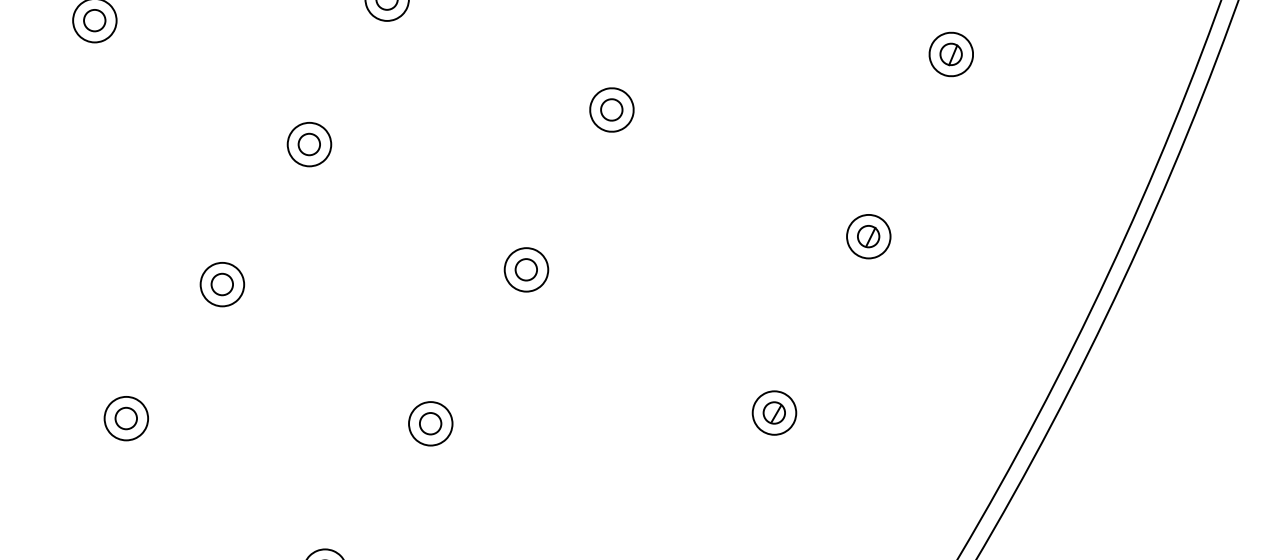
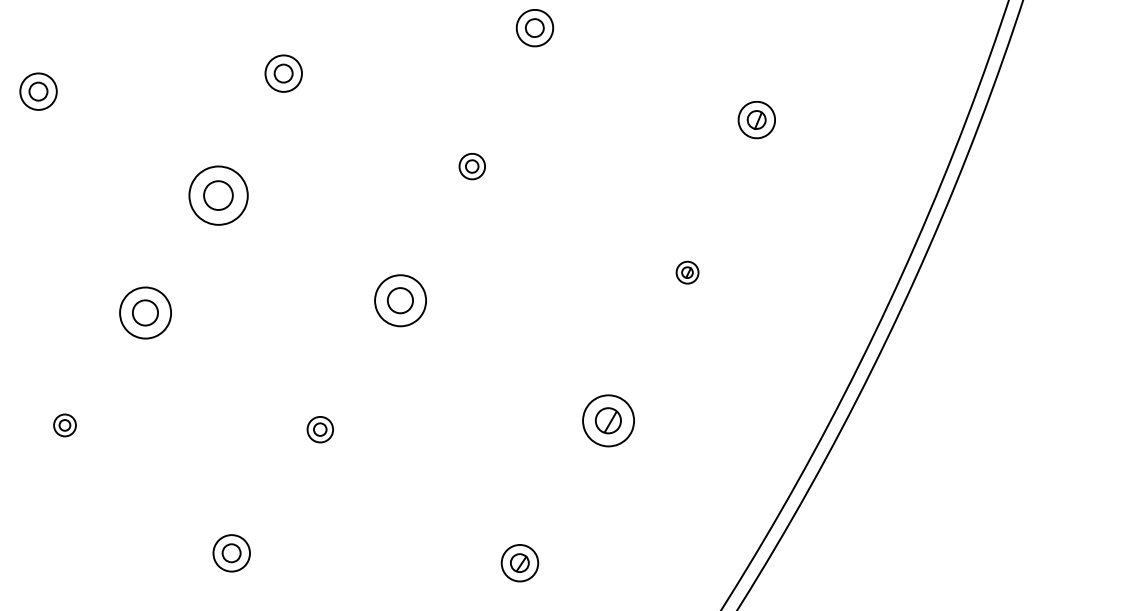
part: (612, 109) -> (472, 166), size x0.7
part: (309, 144) -> (218, 195), size x1.6
part: (868, 236) -> (687, 272), size x0.6
part: (526, 269) -> (400, 300), size x1.4
part: (222, 283) -> (145, 312), size x1.4
part: (774, 412) -> (608, 420), size x1.4
part: (125, 418) -> (64, 425), size x0.6
part: (431, 423) -> (320, 429), size x0.7

